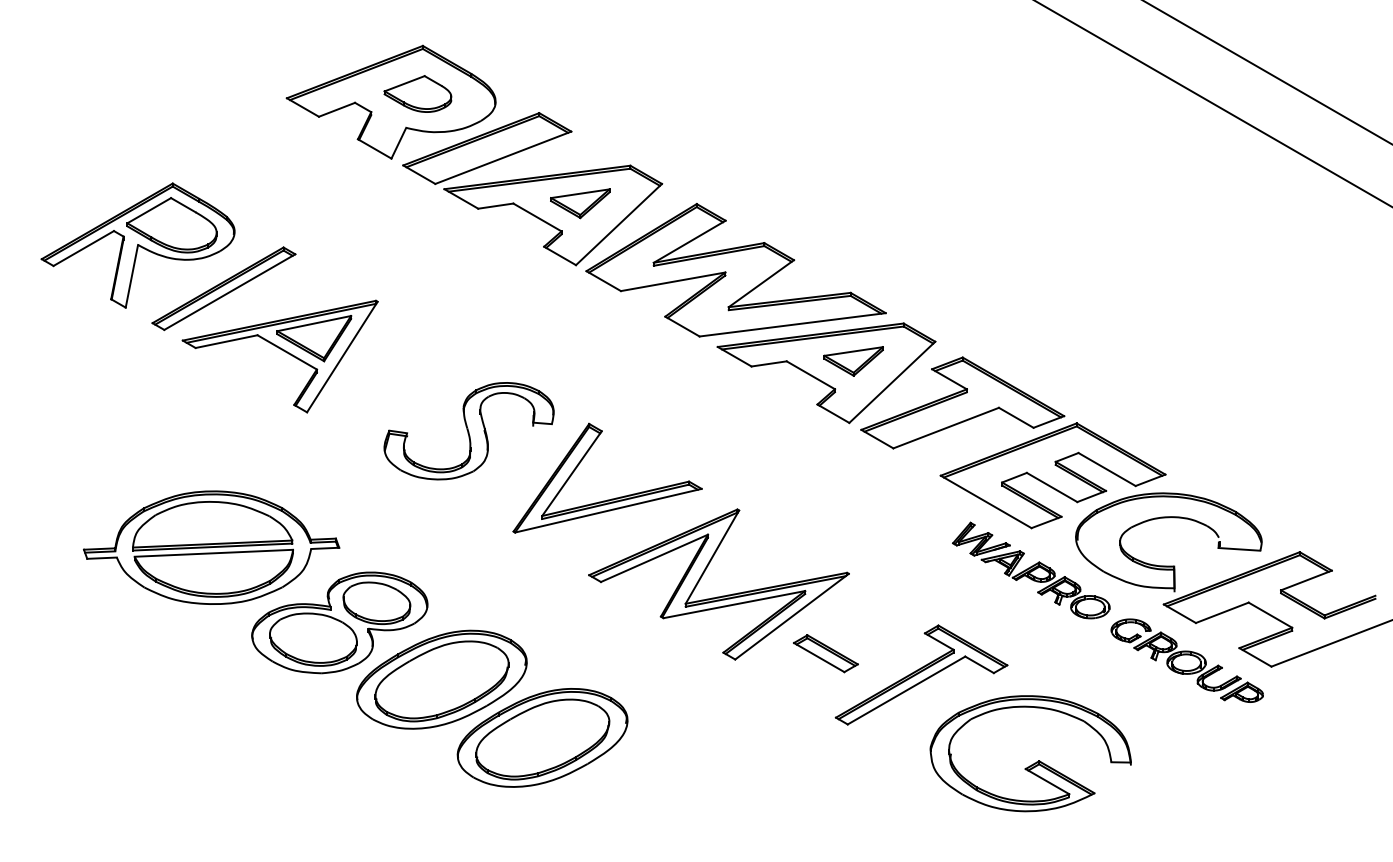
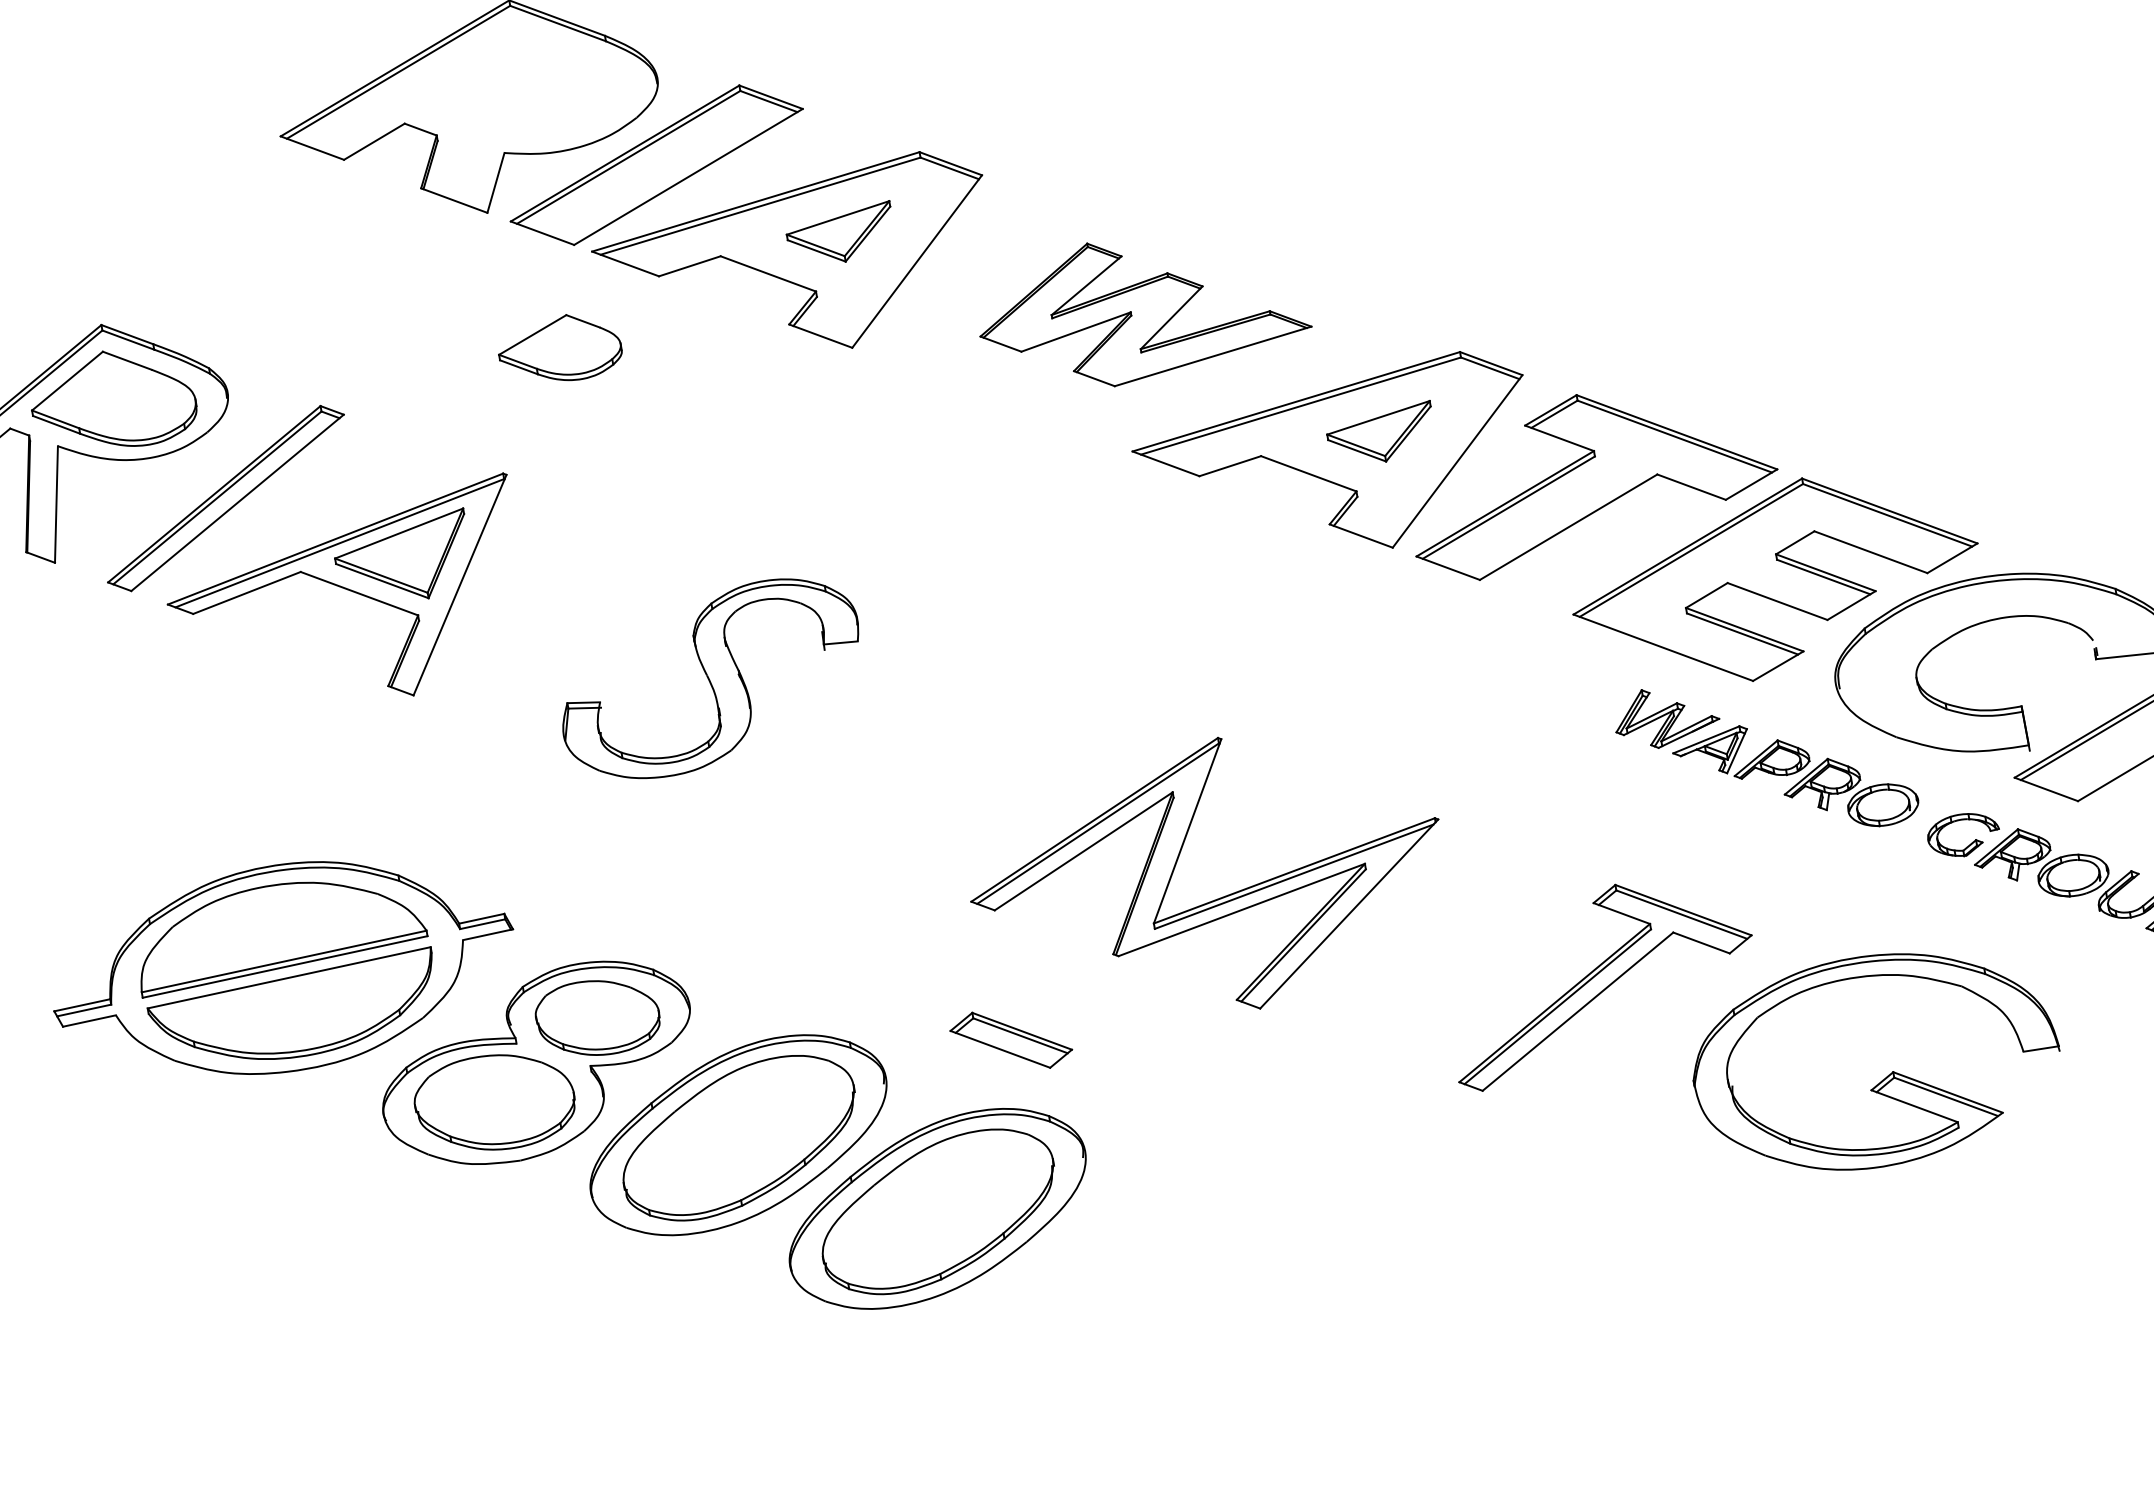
part: (417, 93) -> (558, 348), moved
part: (735, 270) -> (1140, 308), size x0.6
part: (611, 498) -> (987, 756), removed
part: (825, 653) -> (1010, 1040), moved
part: (1034, 762) -> (1885, 1075), moved

